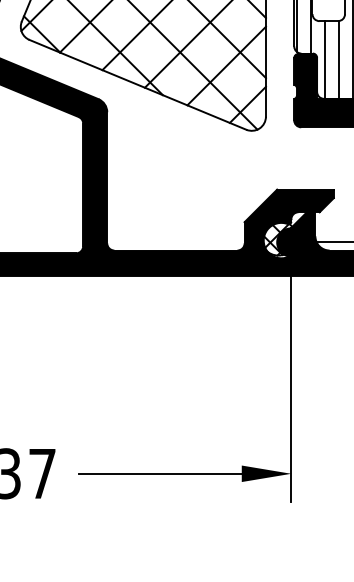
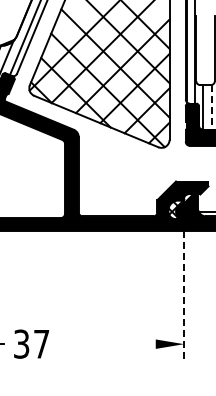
line: (339, 60) -> (211, 107), solid -> dashed
line: (291, 388) -> (184, 295), solid -> dashed
line: (159, 474) -> (108, 344), removed

